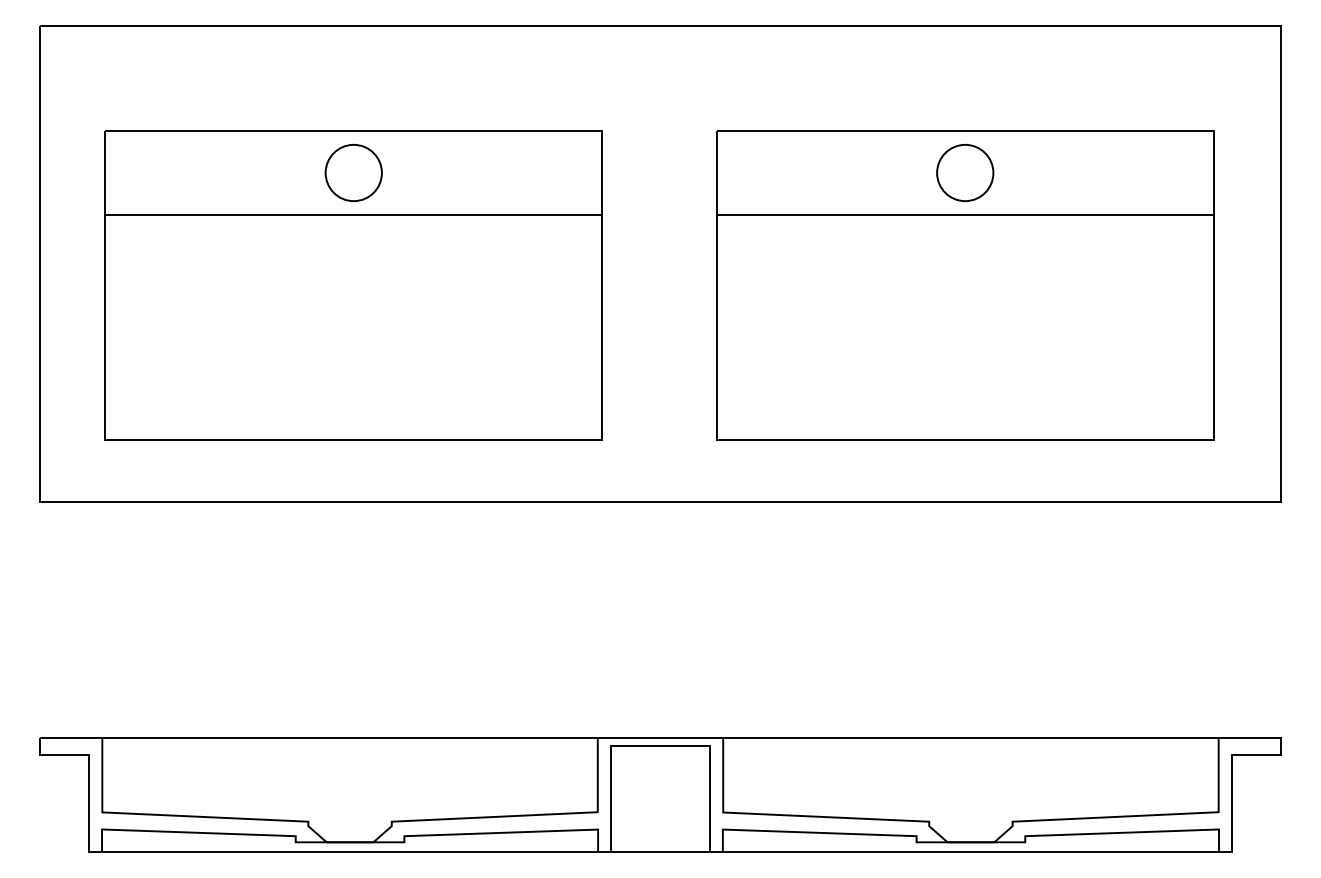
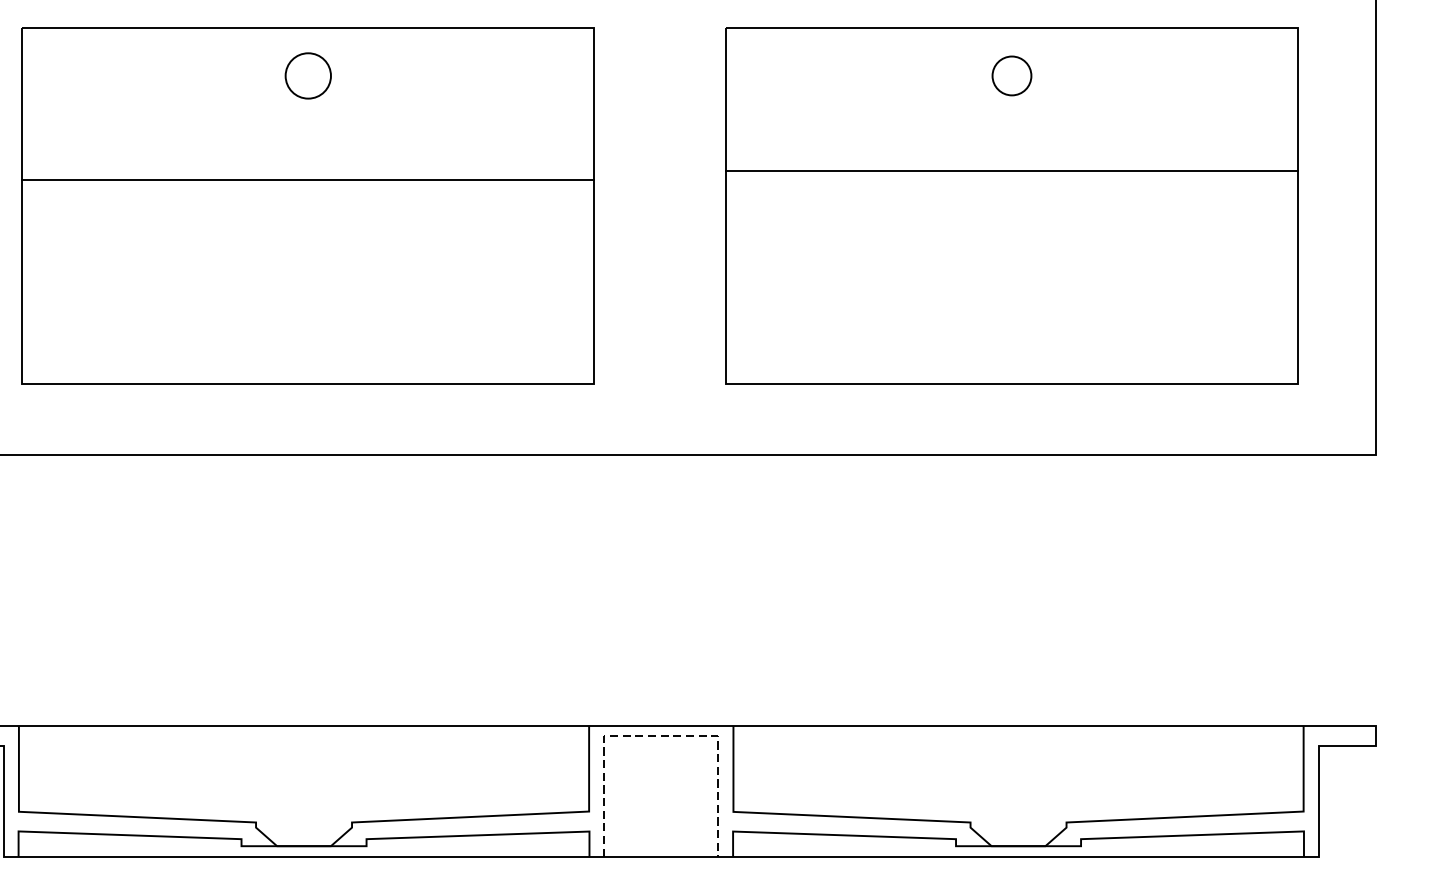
circle: (353, 172) -> (307, 75), size x0.7
circle: (965, 172) -> (1012, 75), size x0.6
line: (353, 214) -> (307, 180), moved
line: (964, 214) -> (1011, 170), moved
line: (661, 746) -> (662, 735), solid -> dashed

